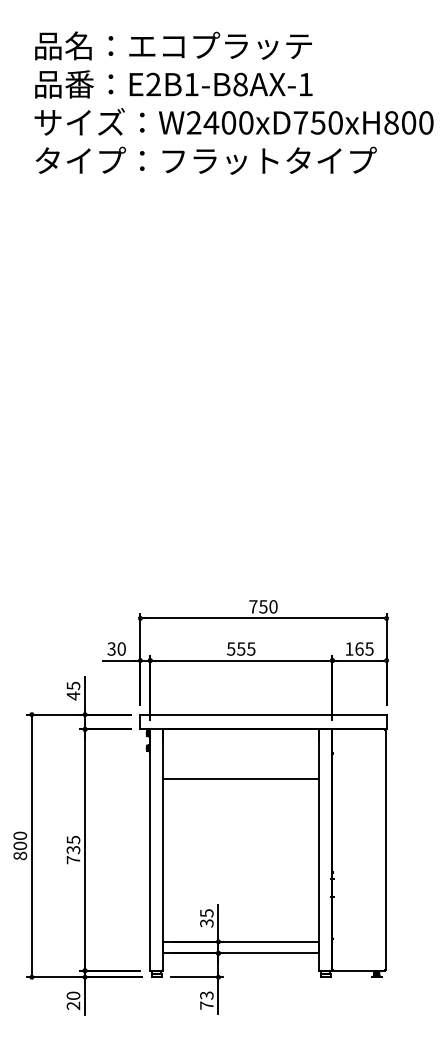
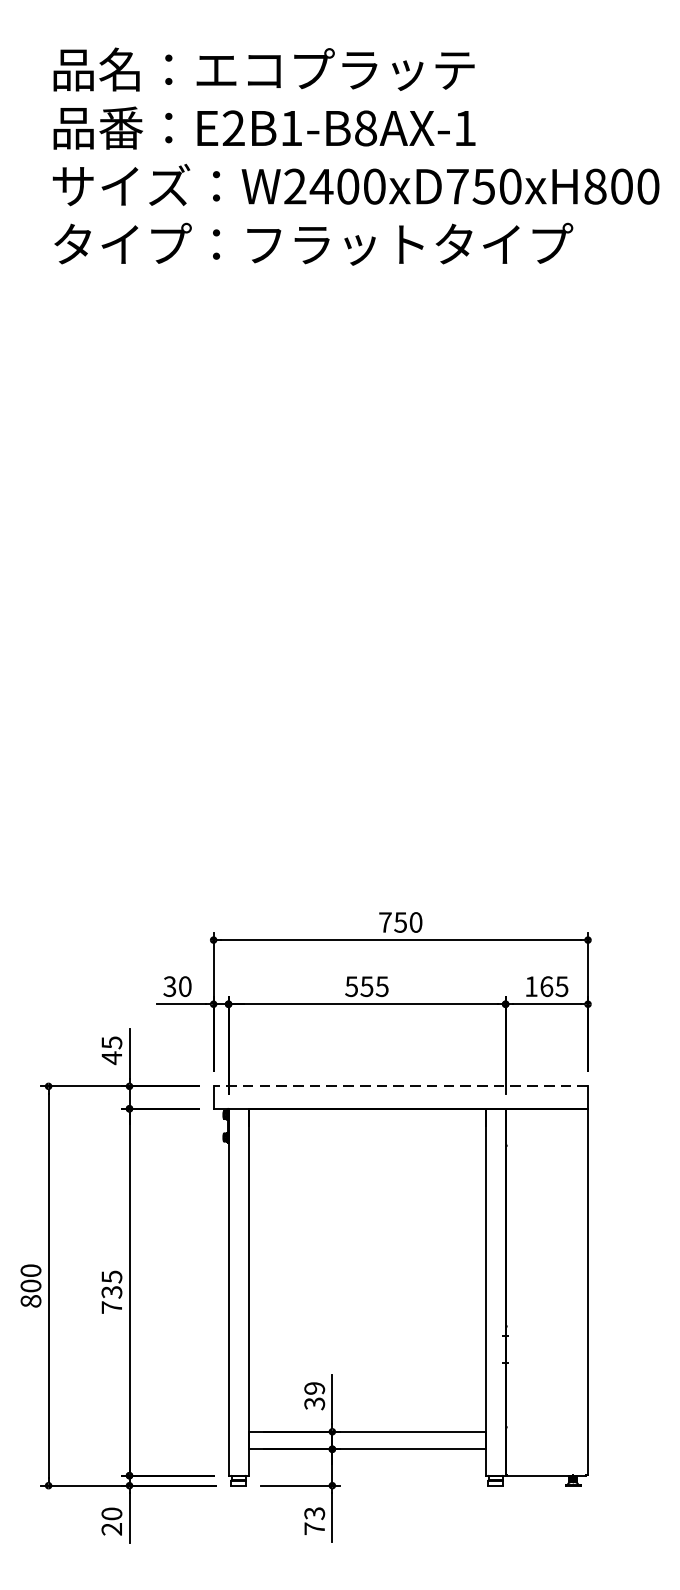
line: (262, 714) -> (399, 1086), solid -> dashed
line: (241, 778) -> (367, 1183), removed
text: (206, 913) -> (314, 1388), 35 -> 39

